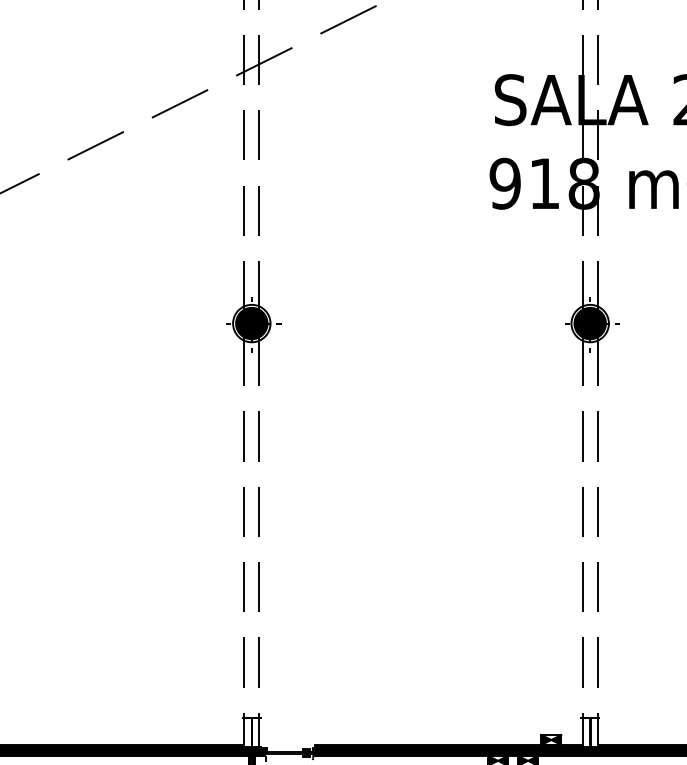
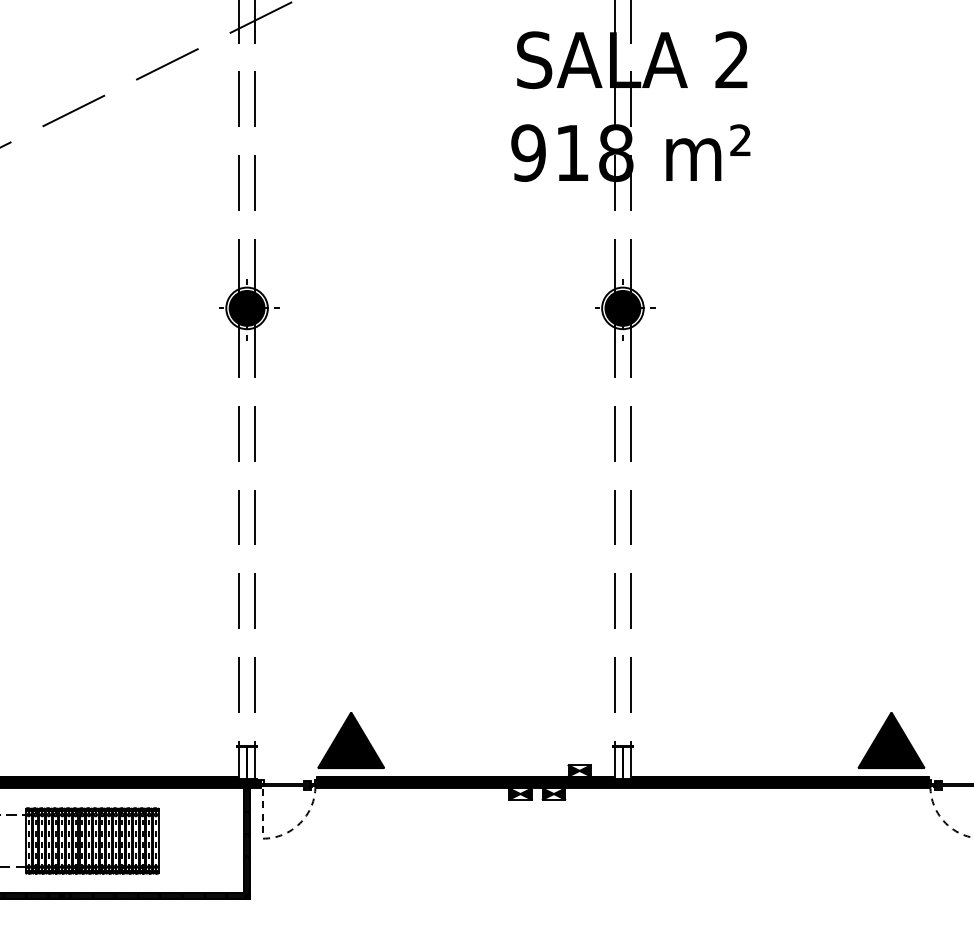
part: (344, 712) -> (350, 740), added

